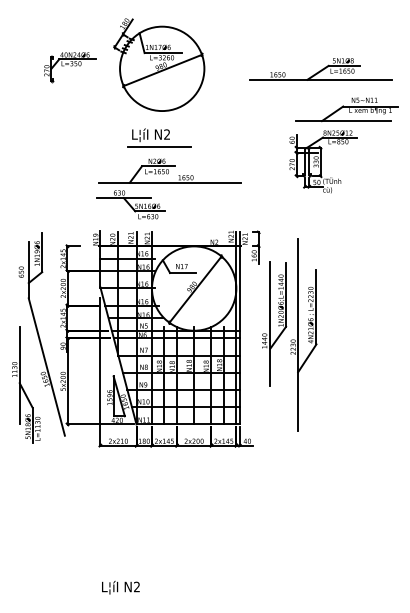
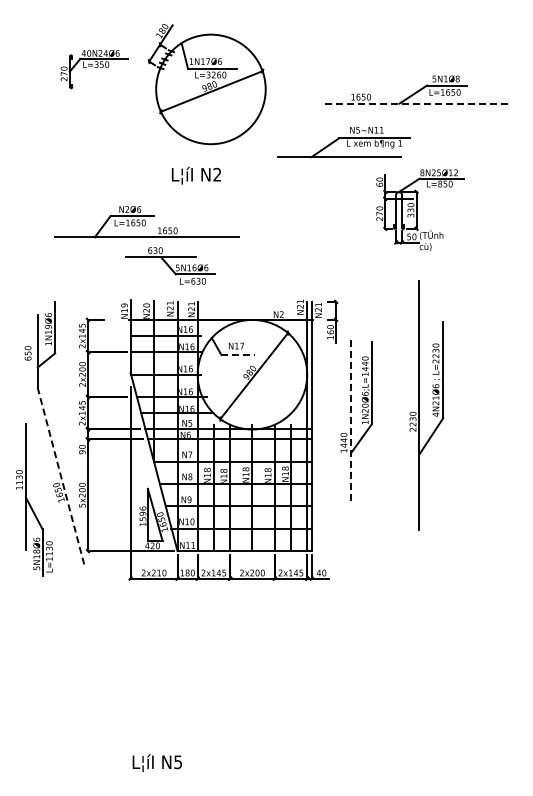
part: (70, 67) -> (94, 69), moved
line: (321, 79) -> (417, 103), solid -> dashed
part: (346, 109) -> (343, 142), moved
line: (159, 146) -> (207, 190), removed
part: (169, 171) -> (146, 222), moved
line: (183, 273) -> (238, 354), solid -> dashed
line: (270, 323) -> (351, 419), solid -> dashed
part: (308, 333) -> (432, 404), moved
line: (47, 367) -> (61, 477), solid -> dashed
text: (136, 587) -> (177, 762), N2 -> N5

